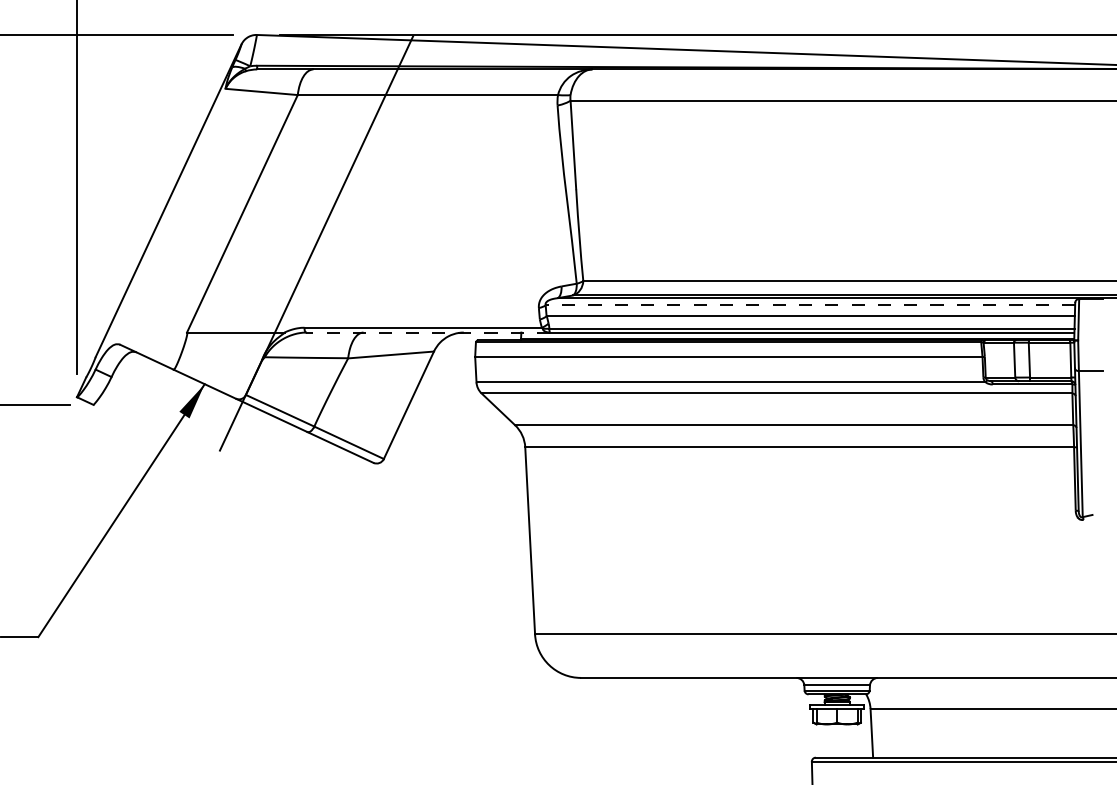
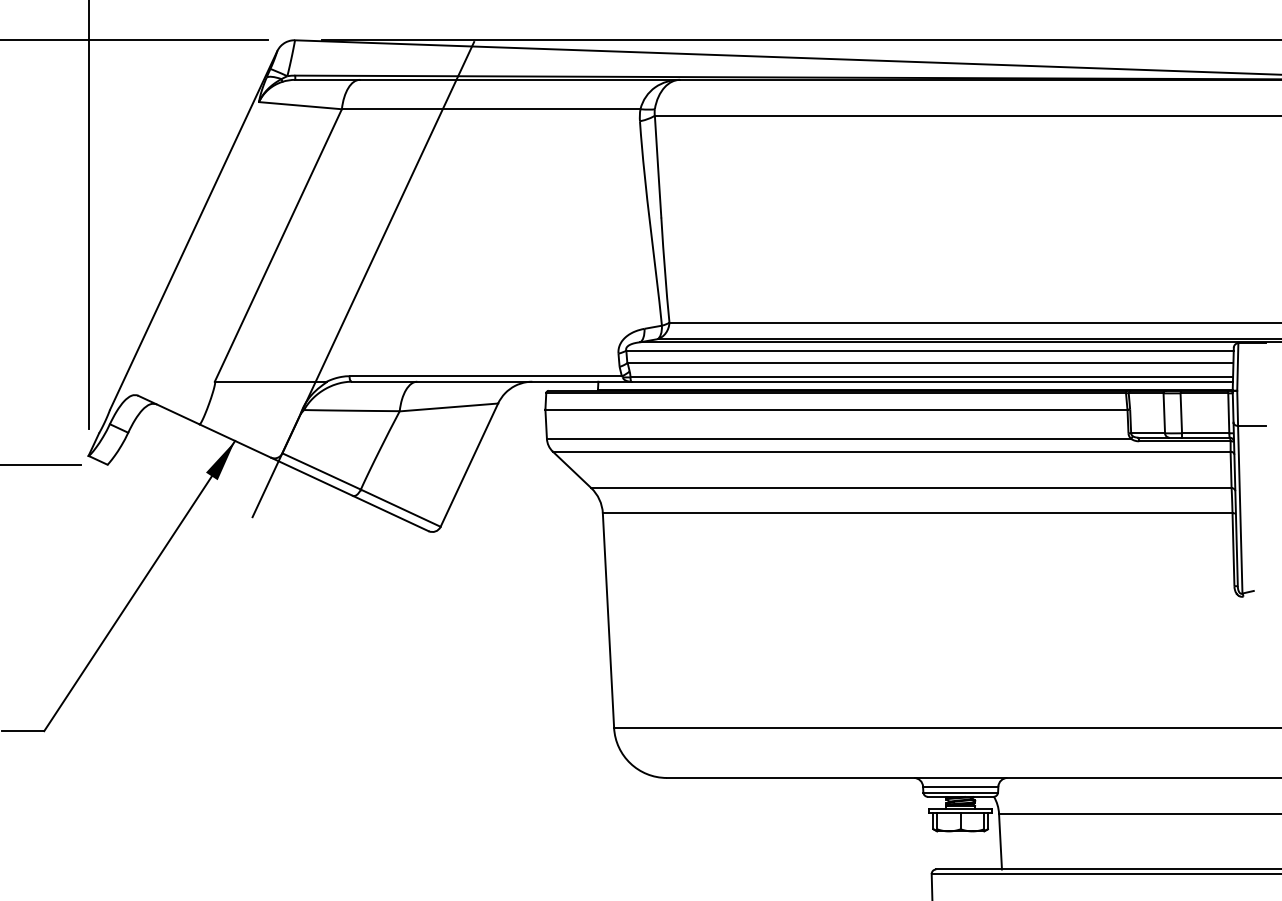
line: (810, 305) -> (930, 350), dashed -> solid
line: (428, 332) -> (491, 381), dashed -> solid

